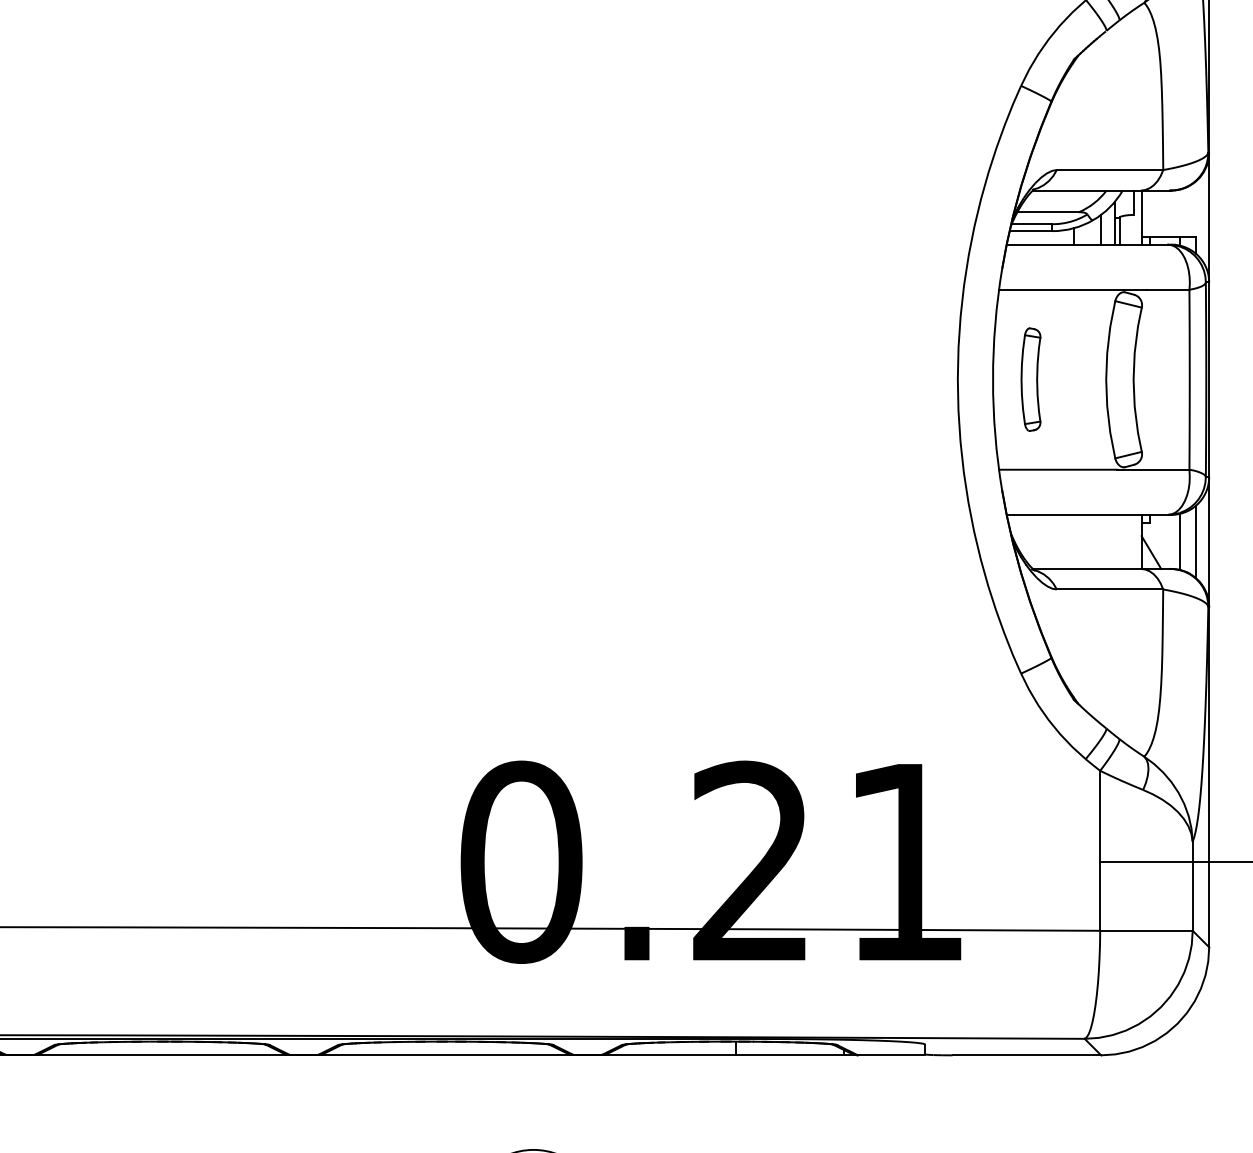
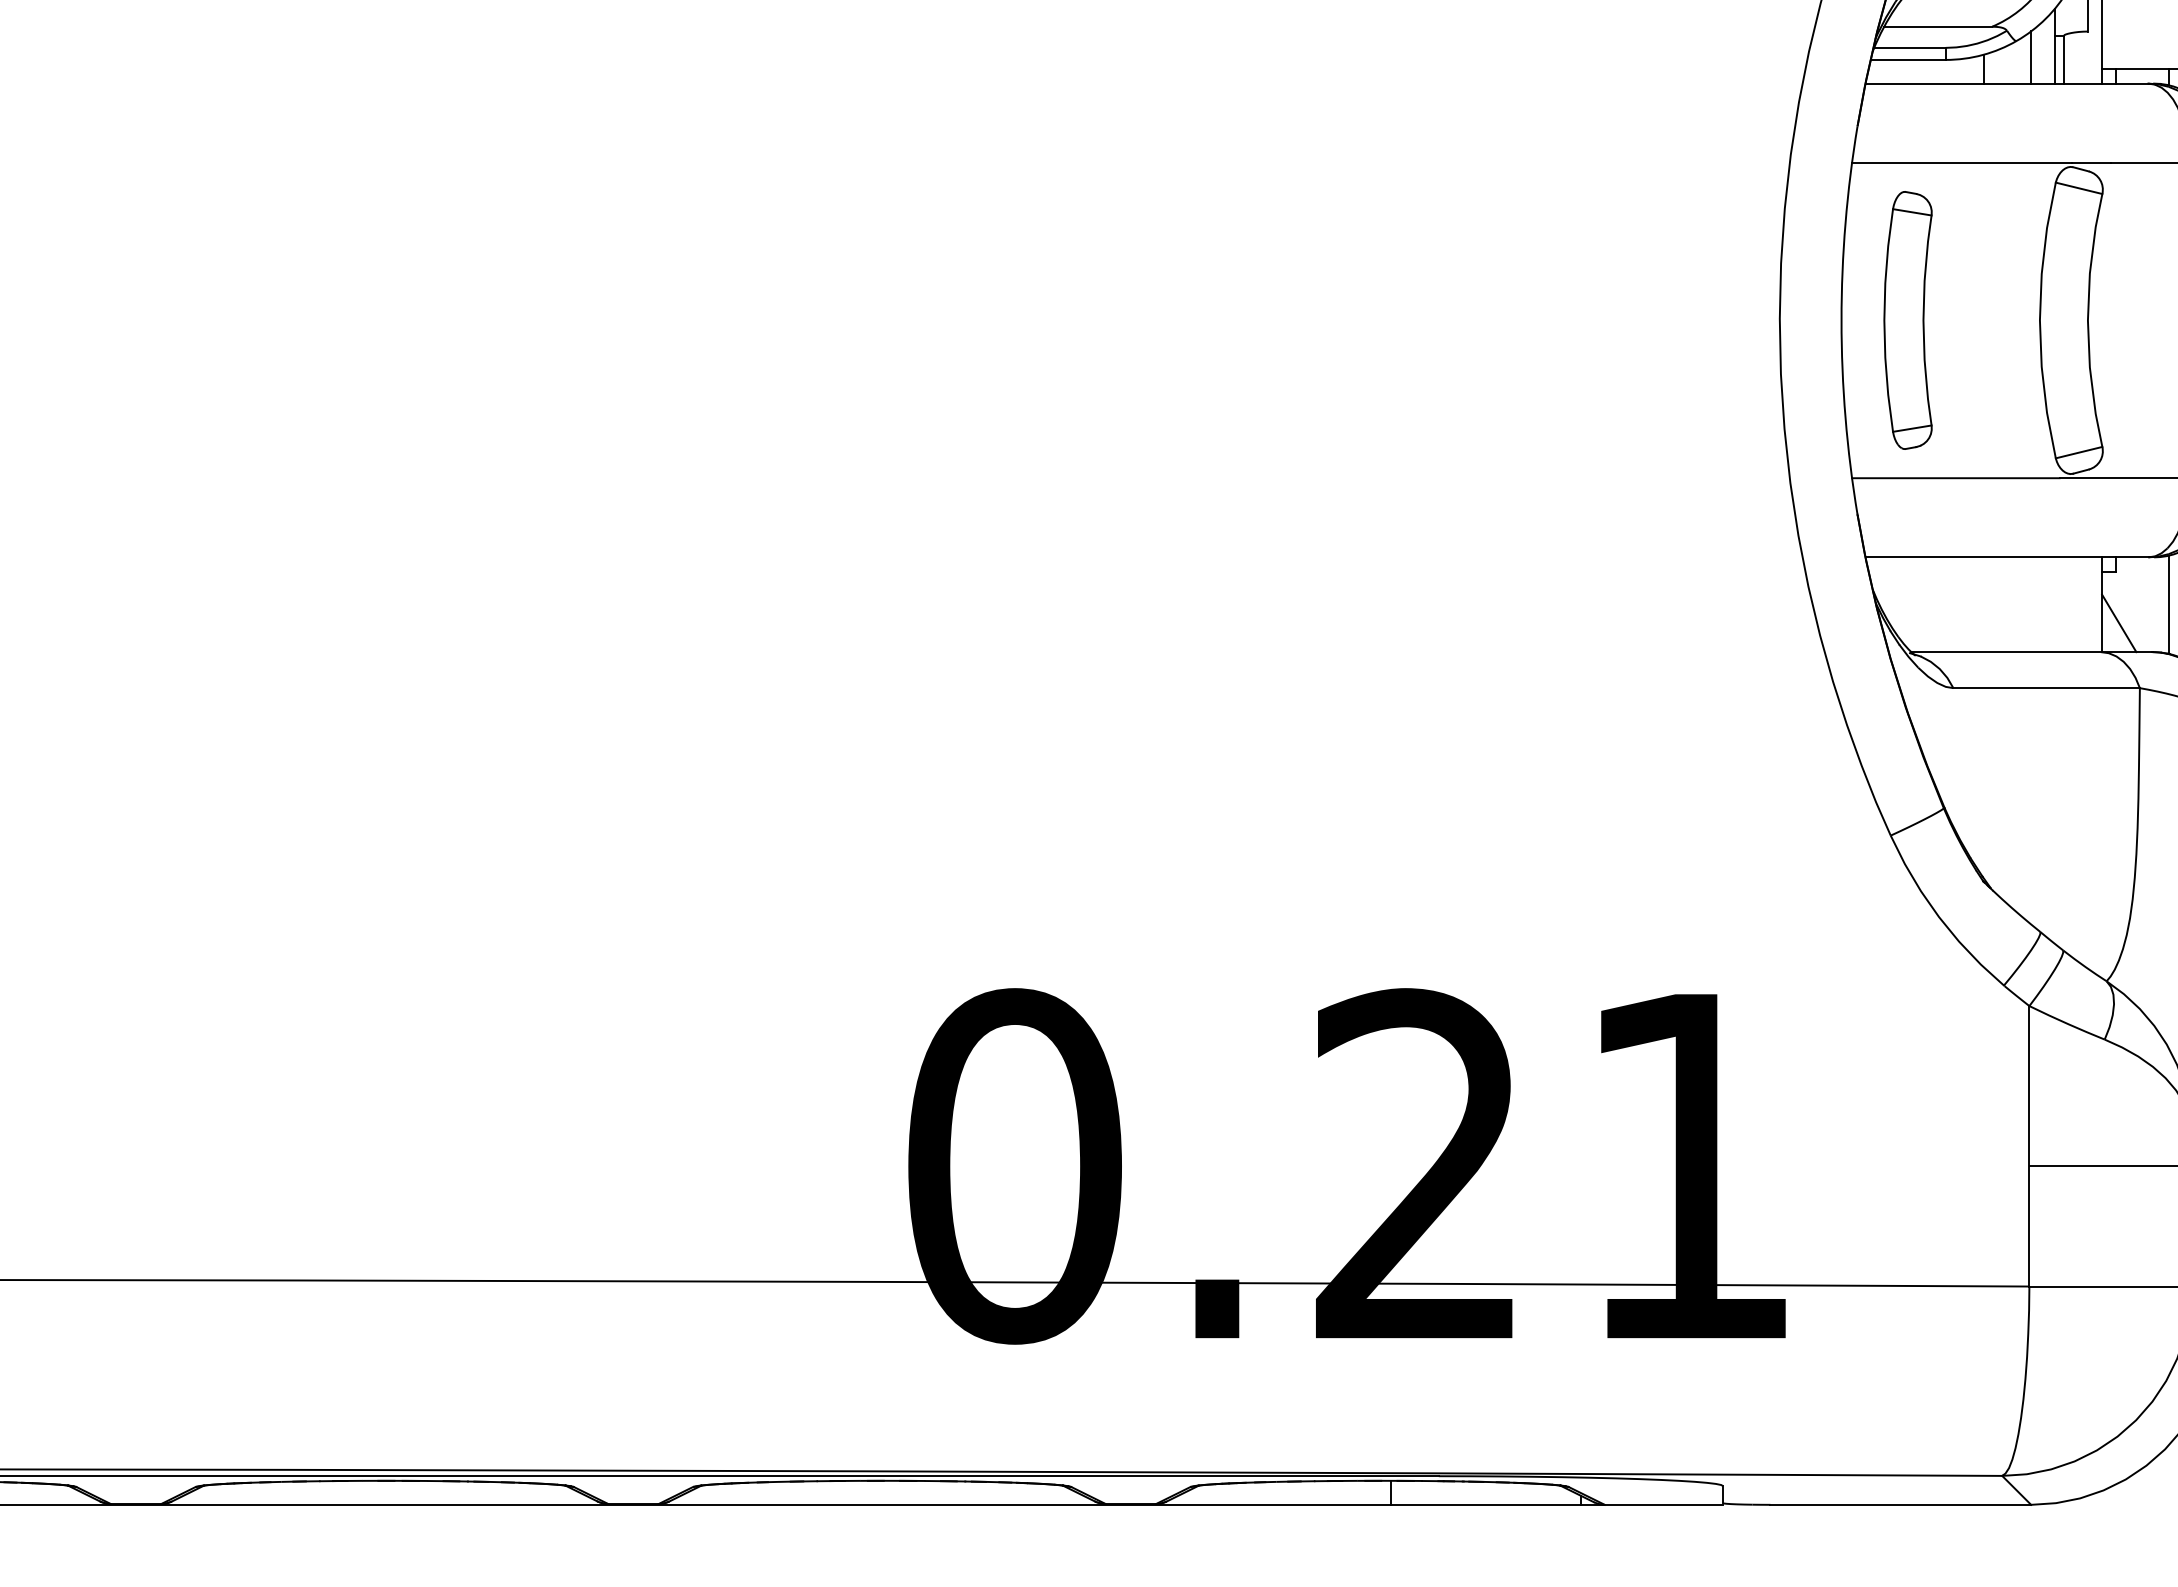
part: (1030, 379) -> (1907, 320), size x1.43

